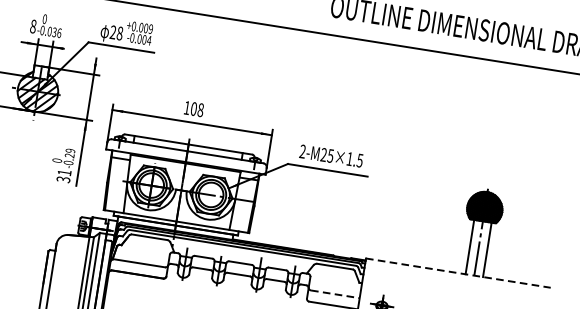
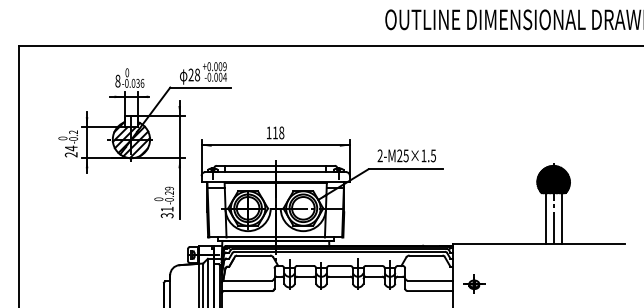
text: (193, 108) -> (274, 132), 108 -> 118
line: (458, 272) -> (538, 243), dashed -> solid
line: (335, 294) -> (430, 280), dashed -> solid

